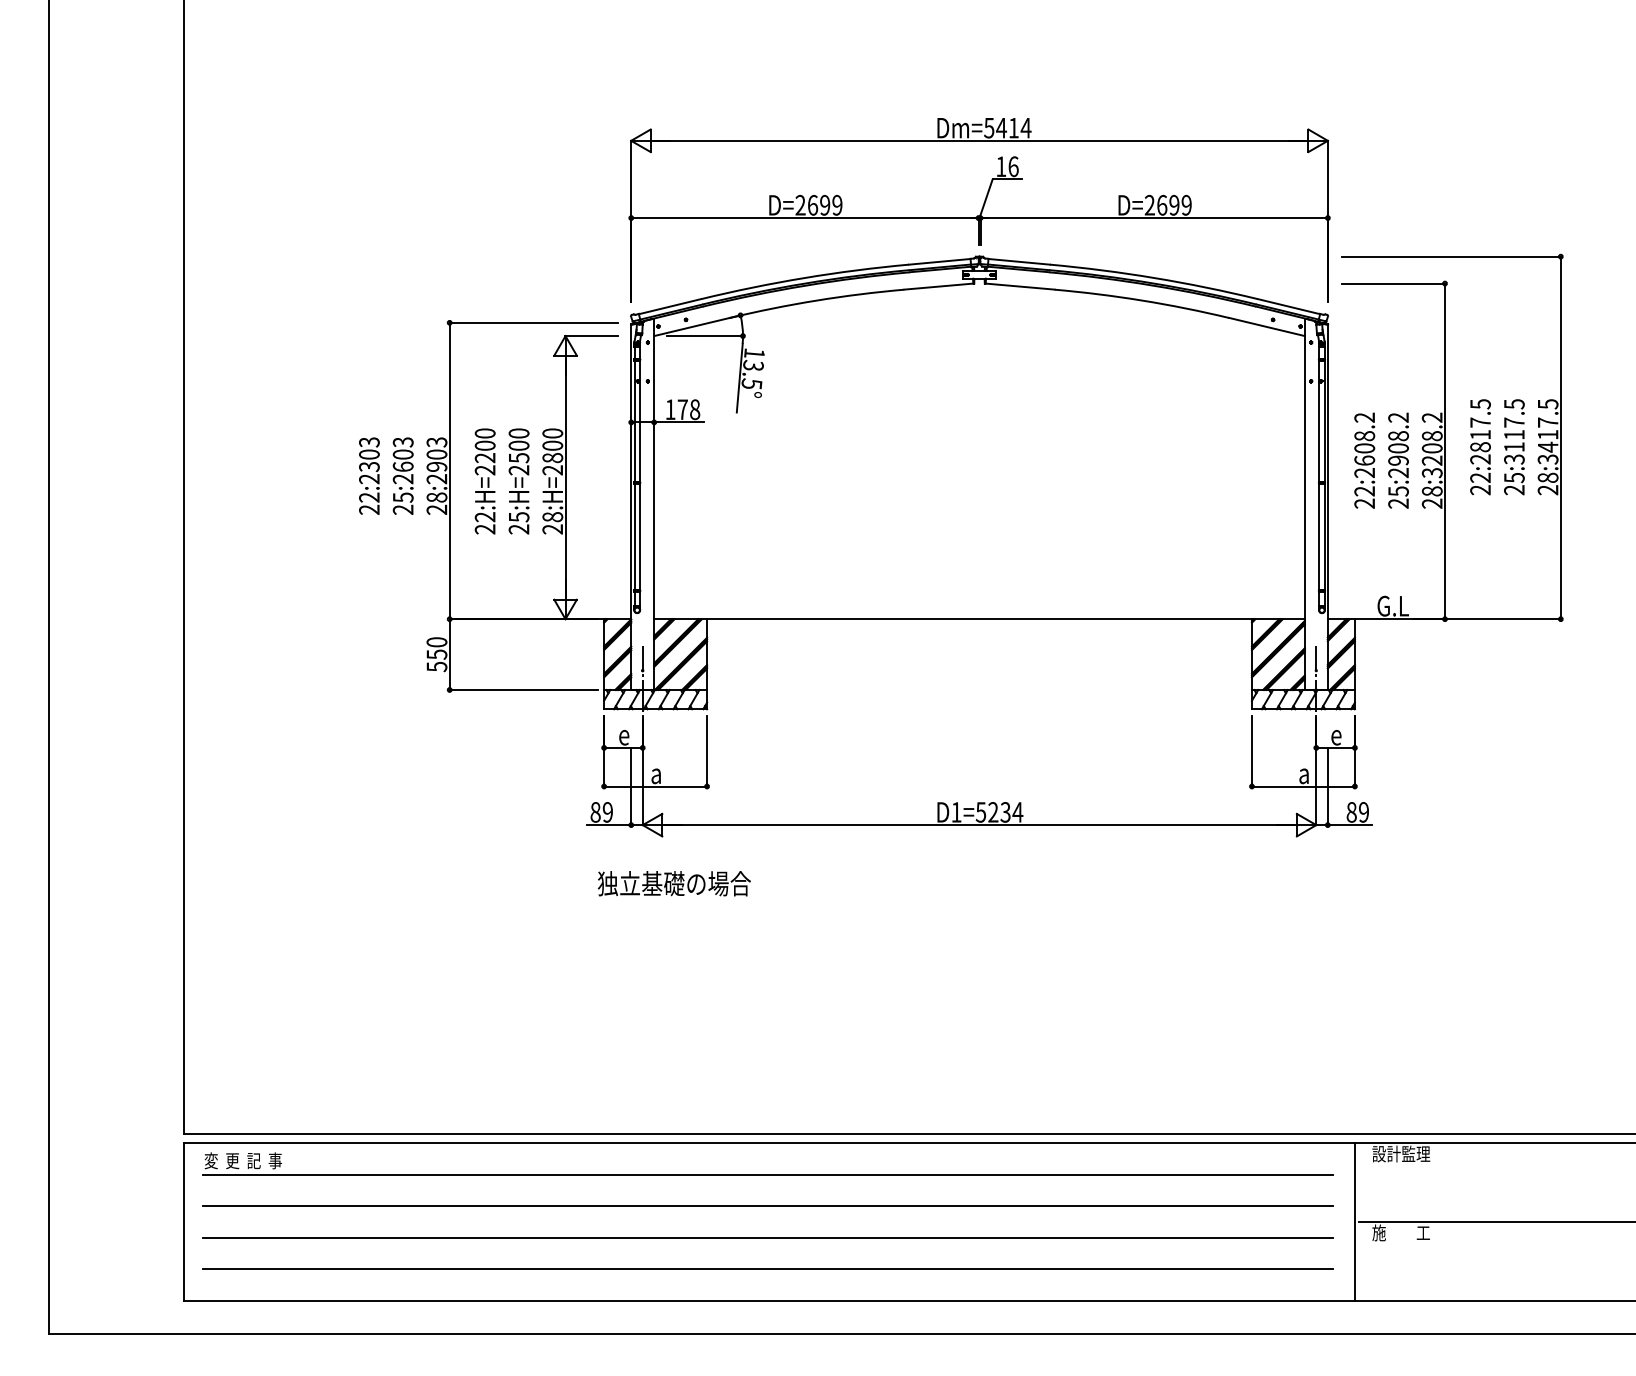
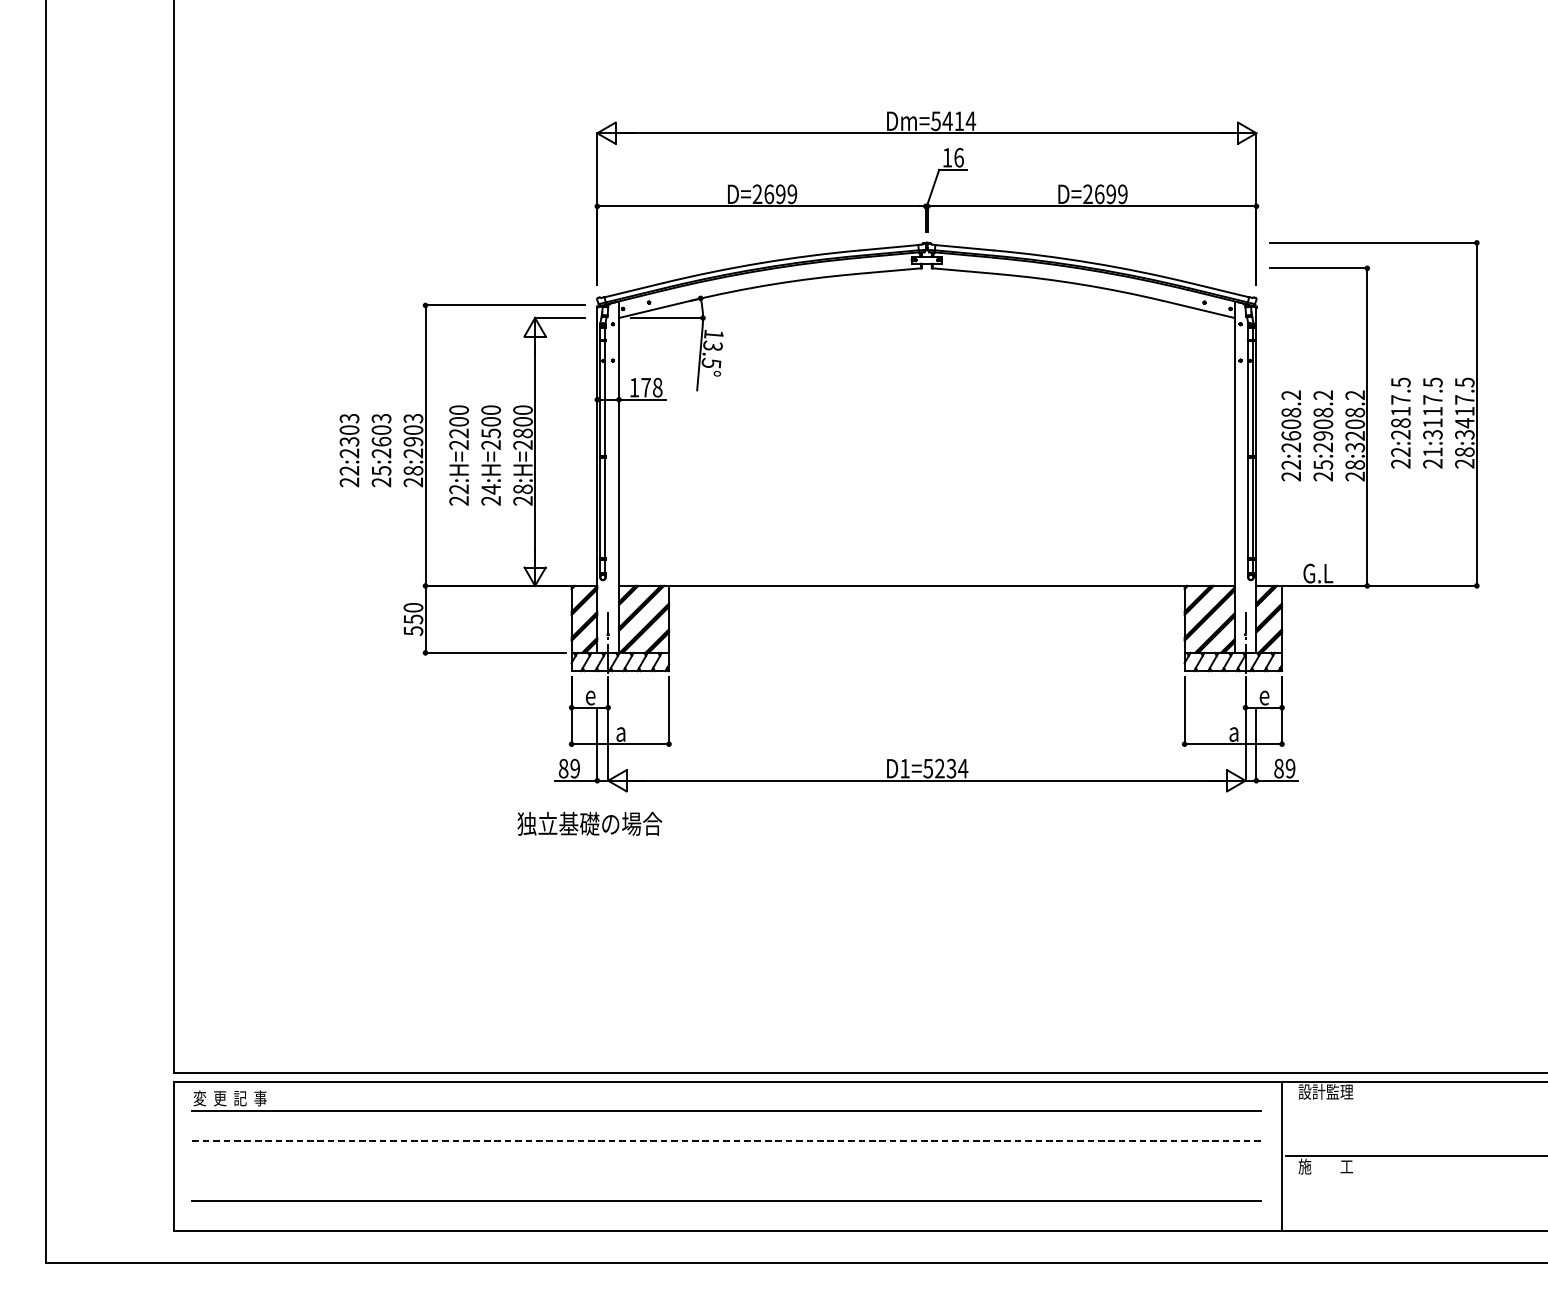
text: (1514, 478) -> (1433, 452), 25:3117.5 -> 21:3117.5
text: (519, 516) -> (491, 488), 25:H=2500 -> 24:H=2500
text: (674, 883) -> (589, 823), moved
line: (768, 1206) -> (727, 1141), solid -> dashed
line: (767, 1237) -> (726, 1170), removed

